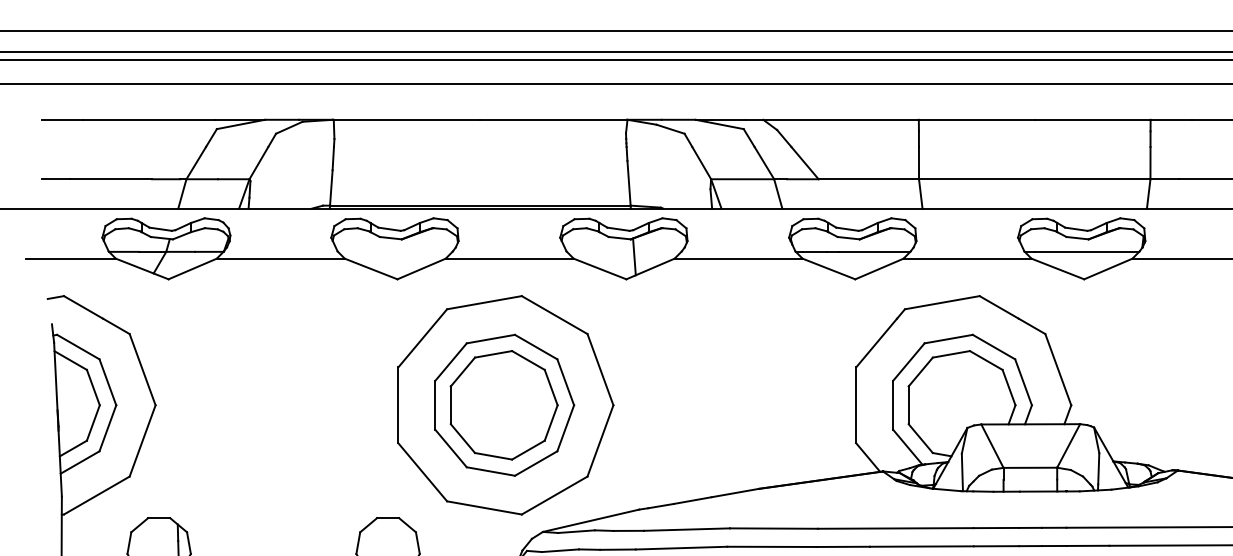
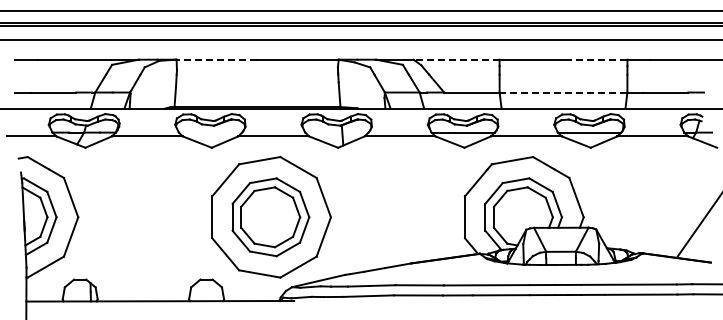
line: (406, 119) -> (216, 59), solid -> dashed
line: (840, 119) -> (456, 59), solid -> dashed
line: (1092, 119) -> (595, 59), solid -> dashed
line: (1034, 179) -> (563, 92), solid -> dashed

